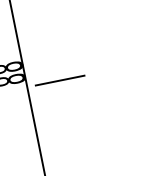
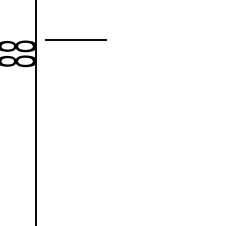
line: (59, 80) -> (75, 39), moved

